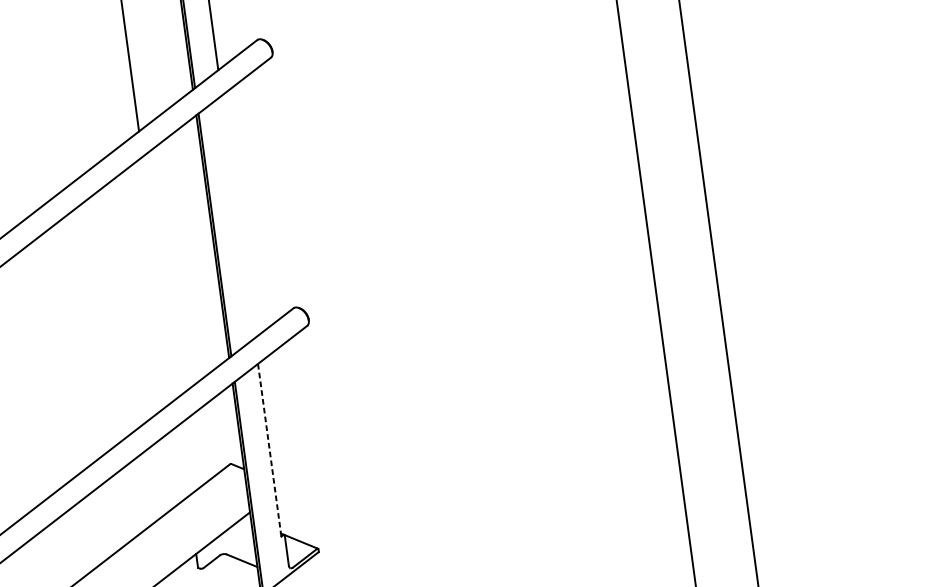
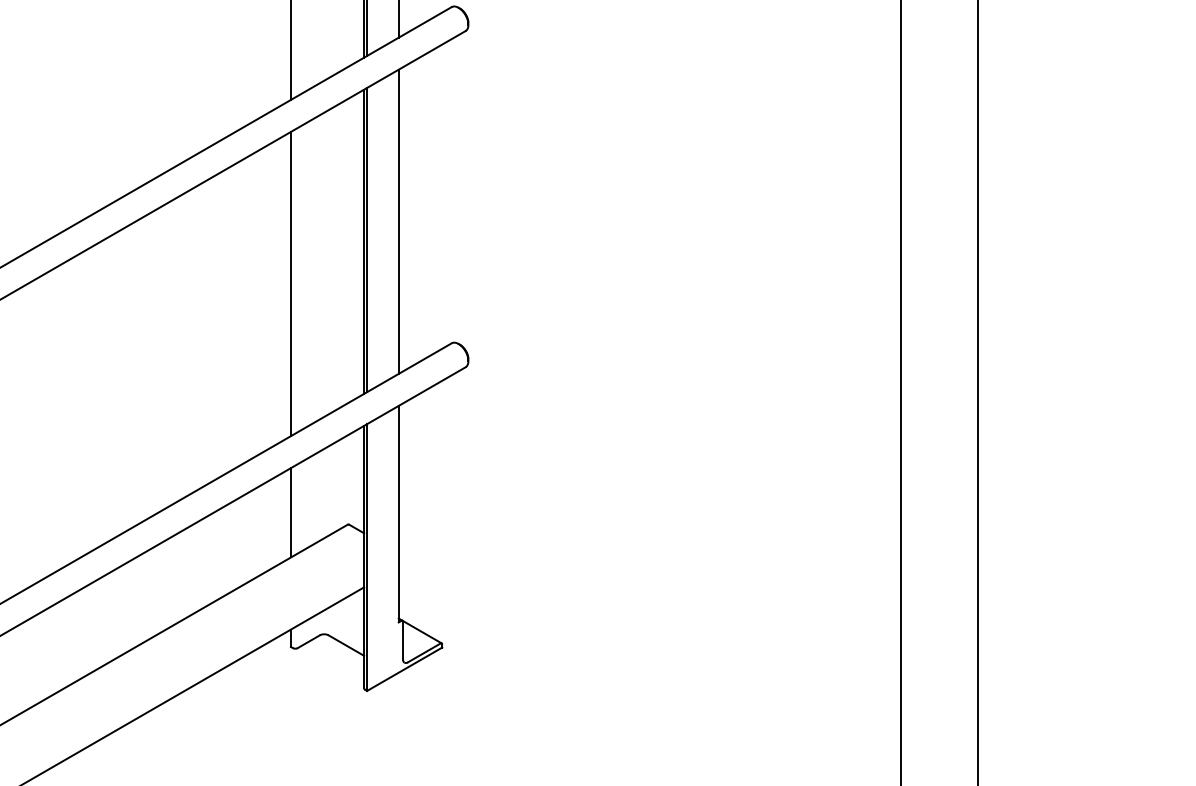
line: (237, 216) -> (398, 221), added
line: (158, 277) -> (290, 283), added
line: (269, 450) -> (398, 514), dashed -> solid
line: (183, 460) -> (290, 512), added

